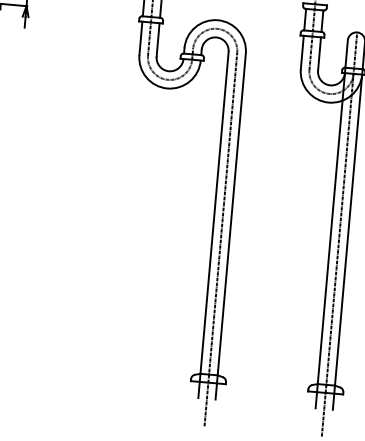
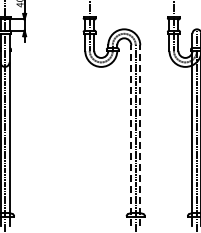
line: (213, 225) -> (131, 135), solid -> dashed
line: (231, 226) -> (140, 135), solid -> dashed

